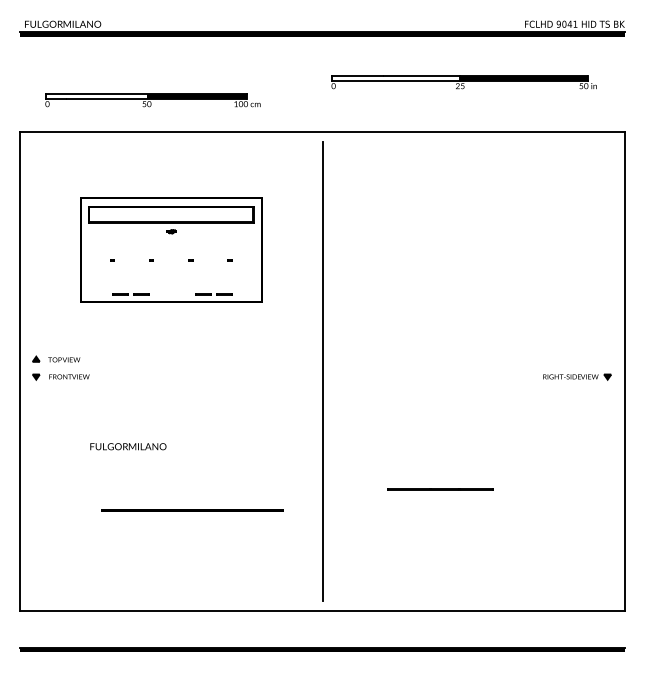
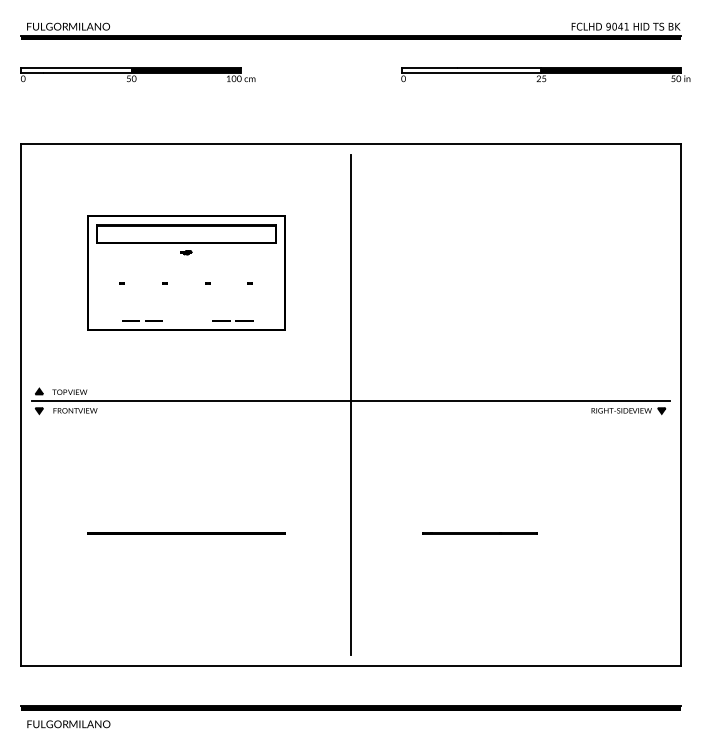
part: (463, 82) -> (545, 74), moved
part: (152, 100) -> (137, 74), moved
line: (321, 368) -> (350, 401), added
text: (128, 446) -> (69, 724), moved
line: (192, 510) -> (186, 533), moved

